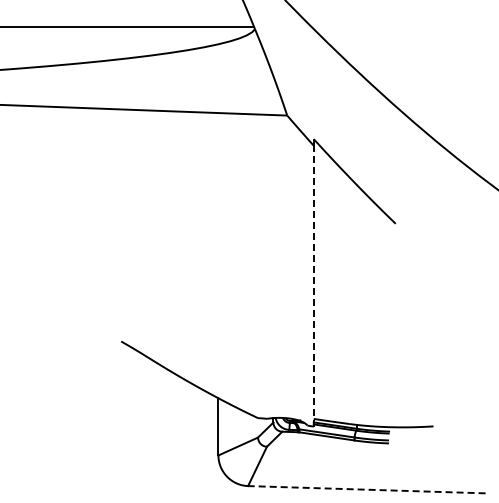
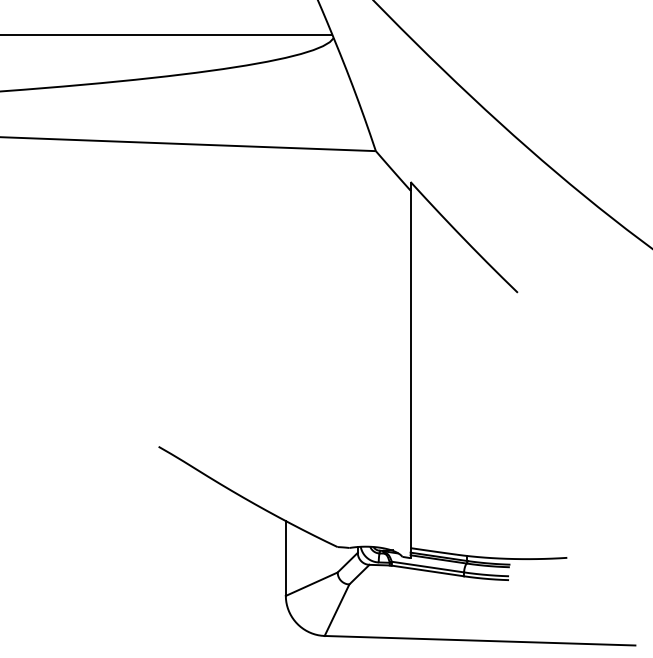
line: (313, 285) -> (410, 373), dashed -> solid
line: (366, 489) -> (479, 640), dashed -> solid

